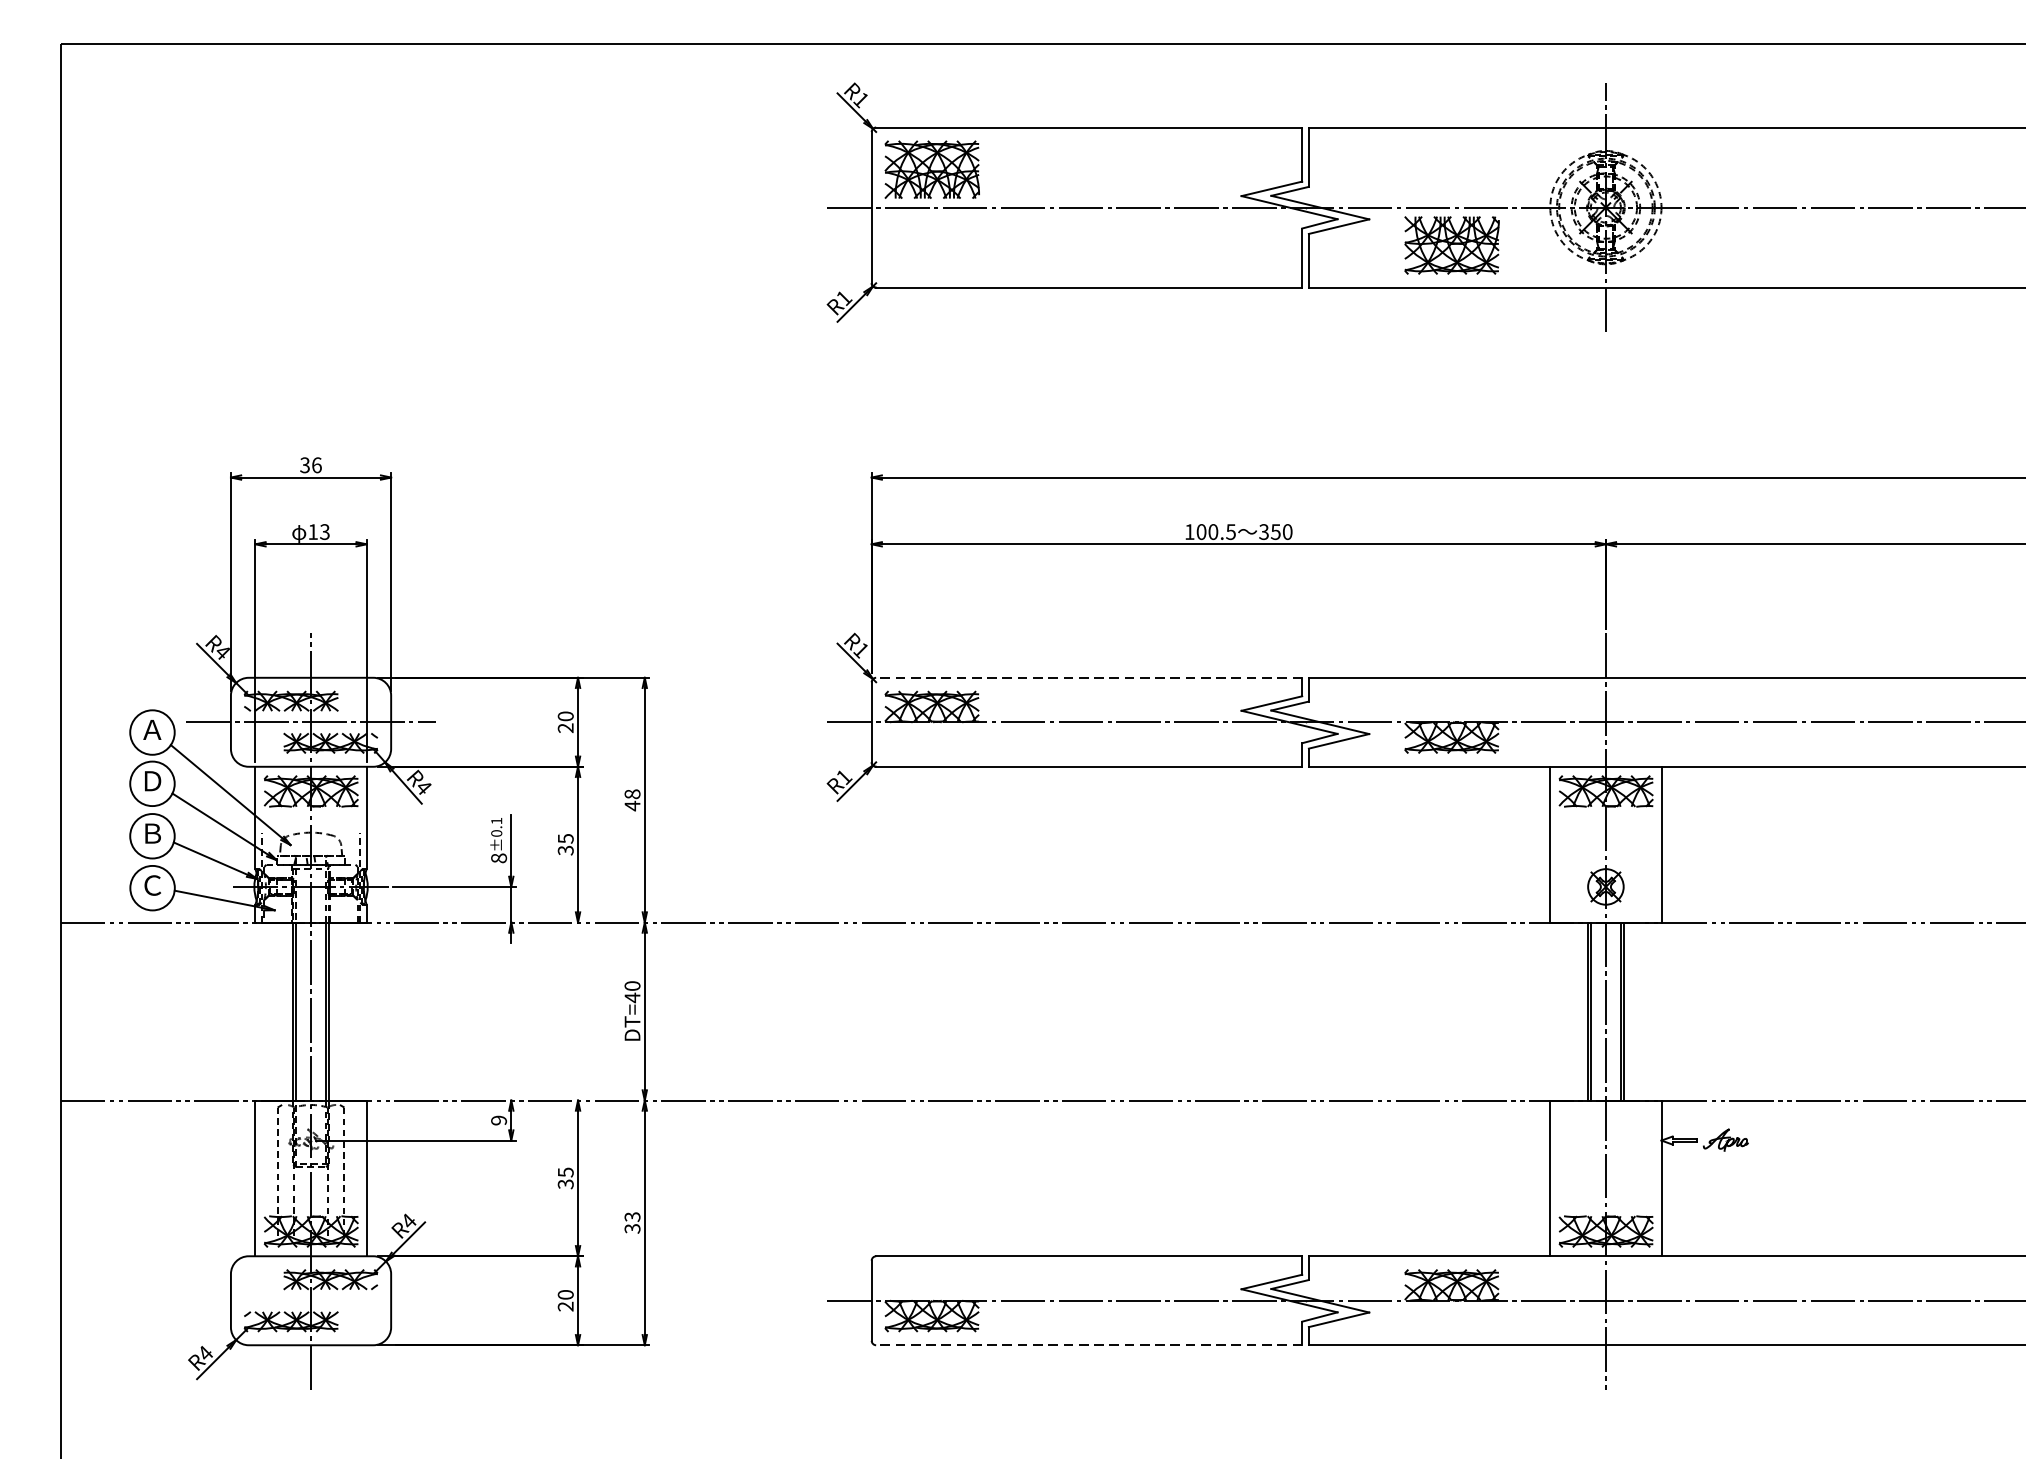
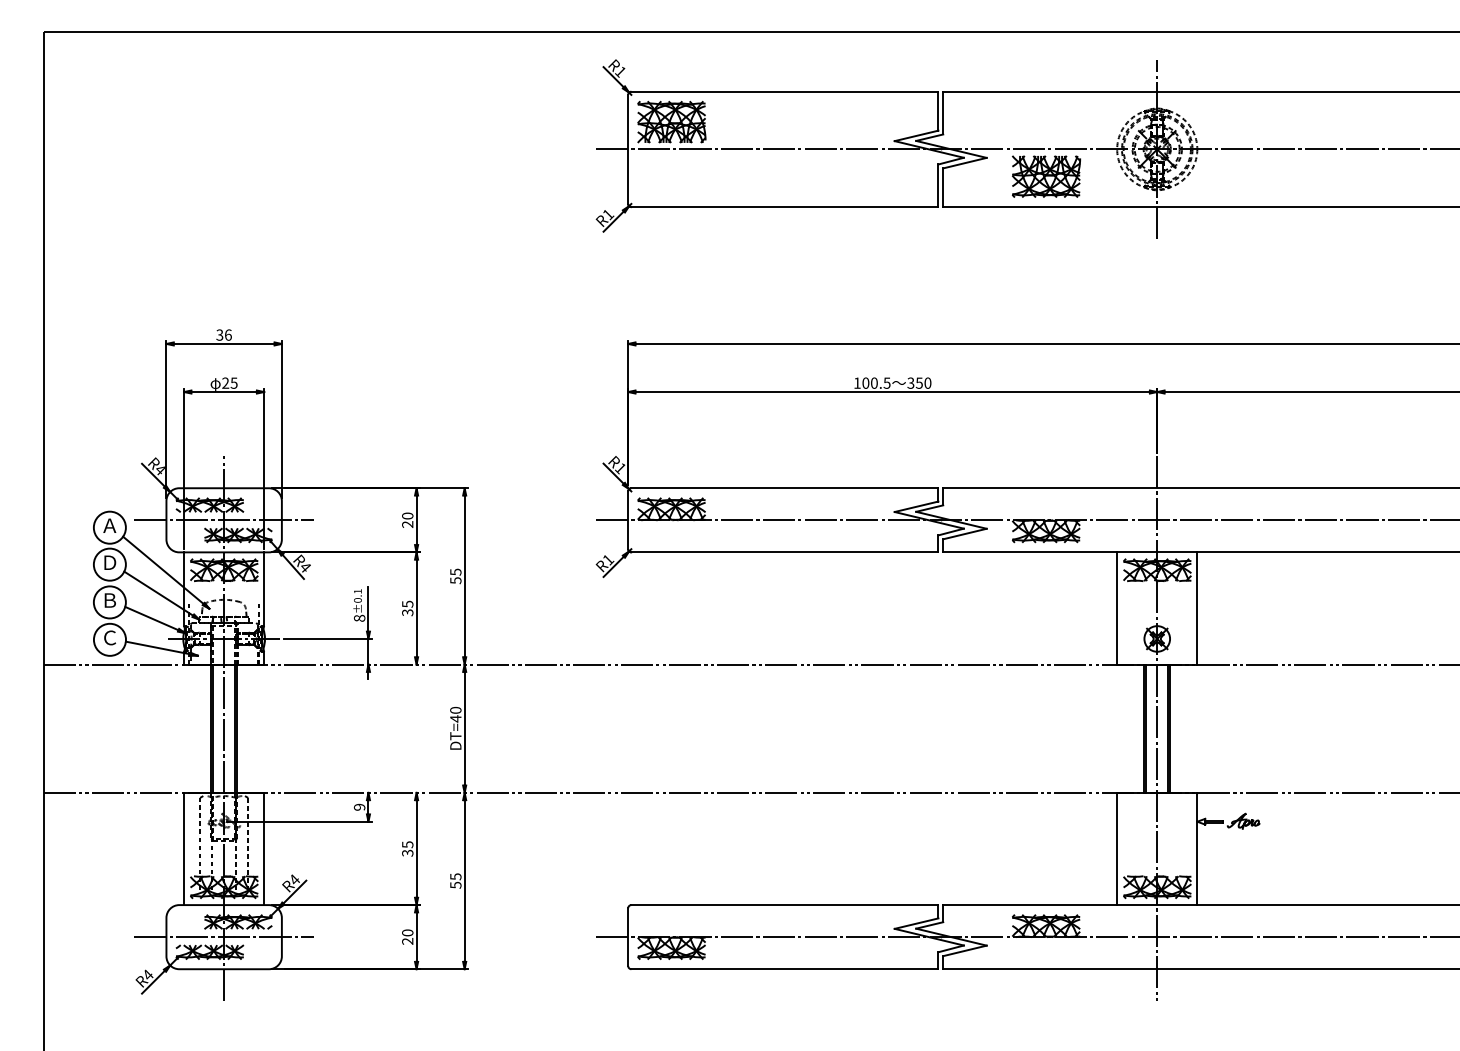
text: (318, 531) -> (229, 382), 13 -> 25
line: (1088, 678) -> (784, 488), dashed -> solid
text: (632, 800) -> (455, 576), 48 -> 55
text: (632, 1222) -> (455, 880), 33 -> 55
line: (310, 1301) -> (223, 937), added
line: (1088, 1345) -> (784, 969), dashed -> solid

